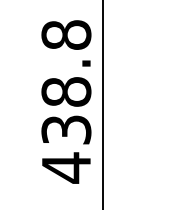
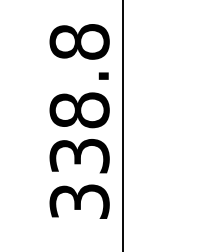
text: (66, 167) -> (79, 201), 438.8 -> 338.8

